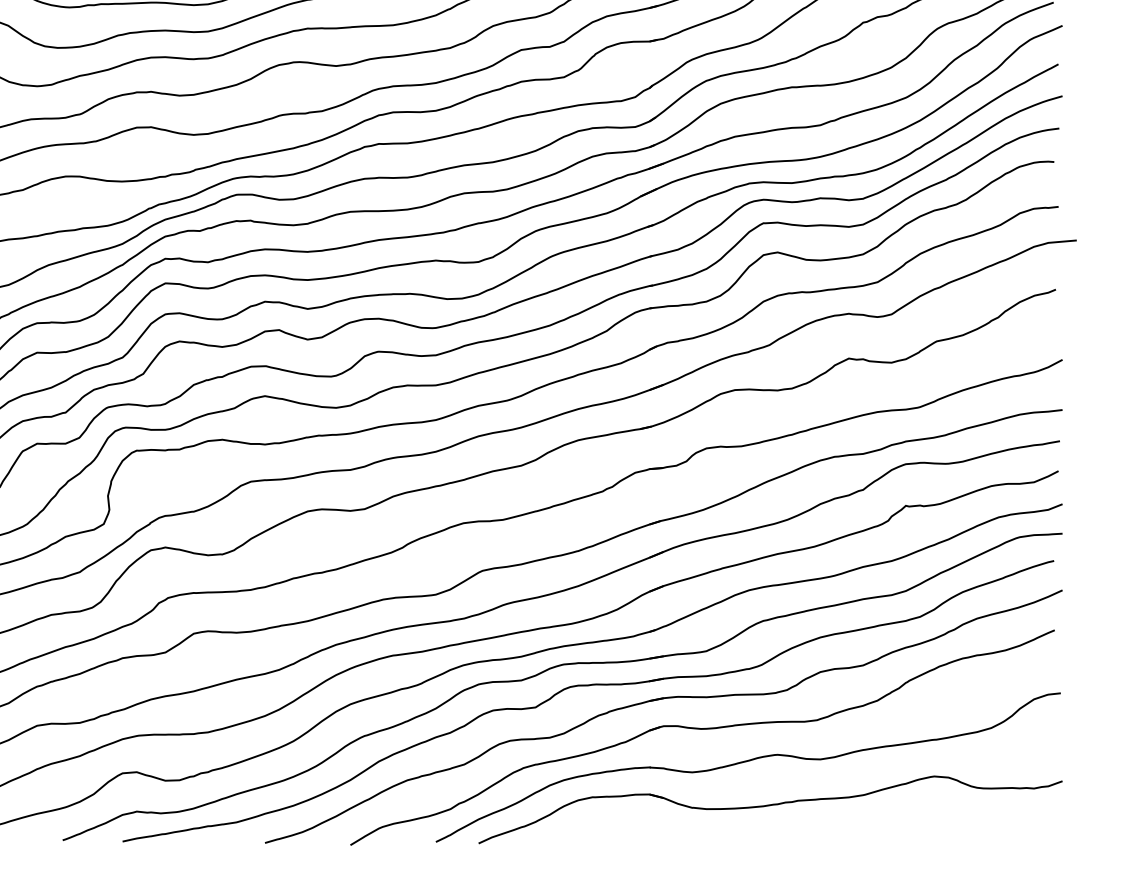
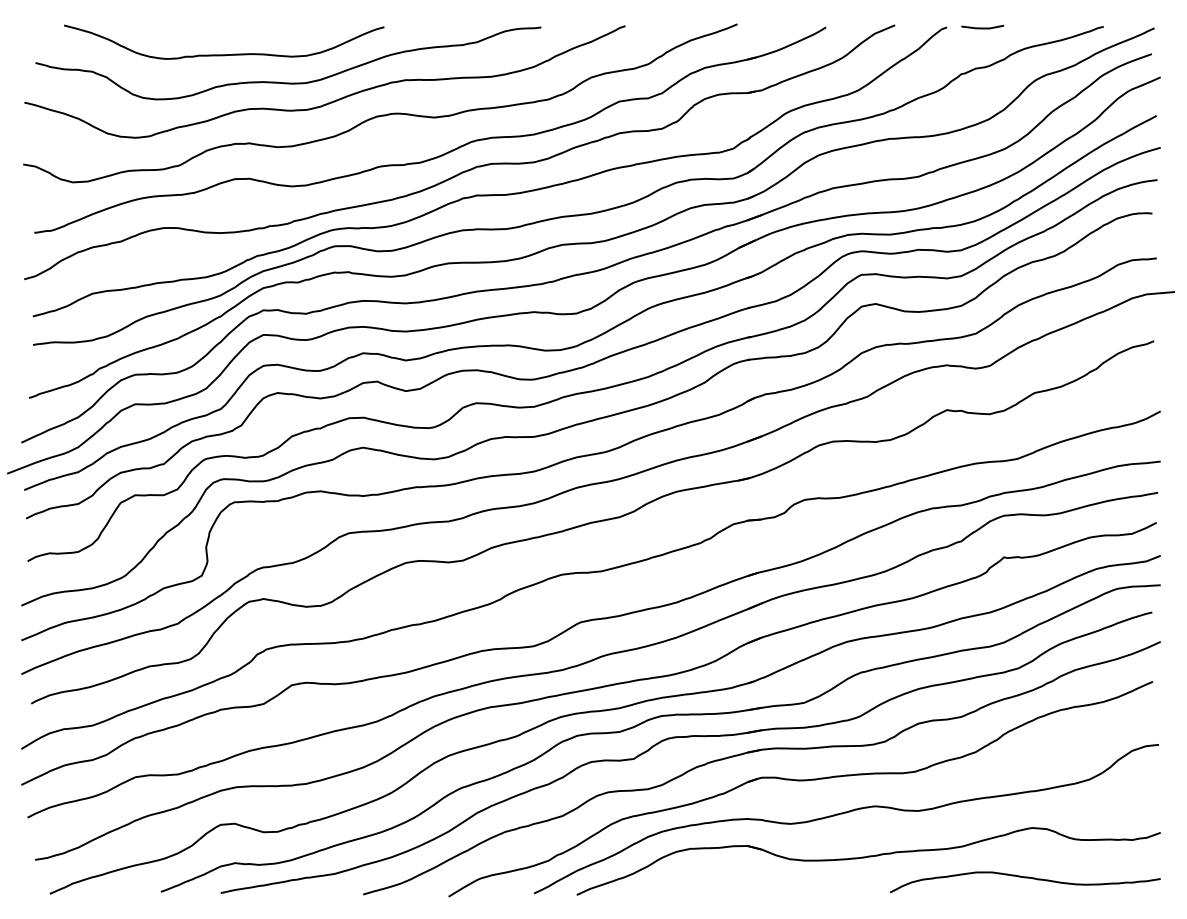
curve: (927, 826) -> (1025, 878), added

